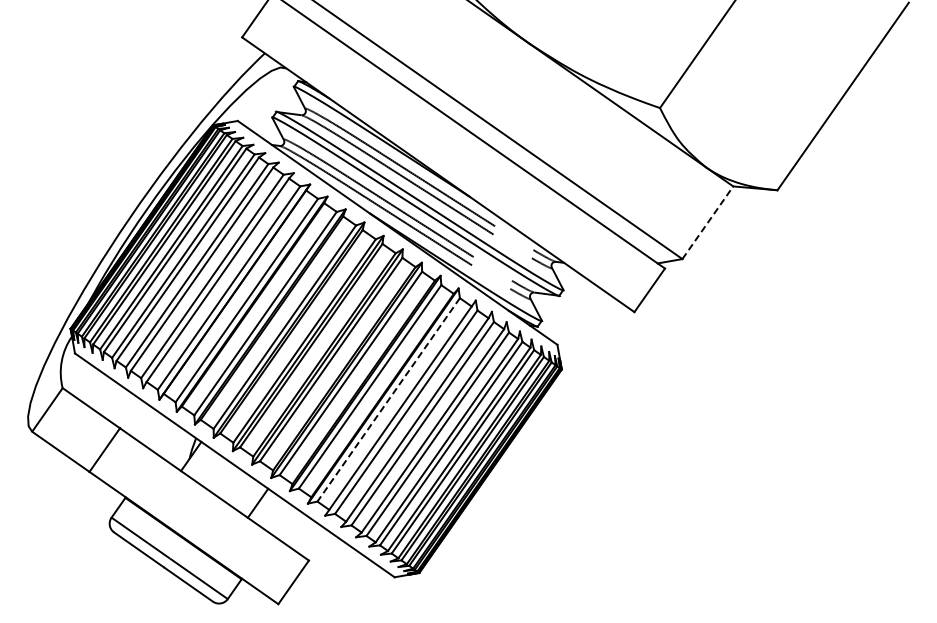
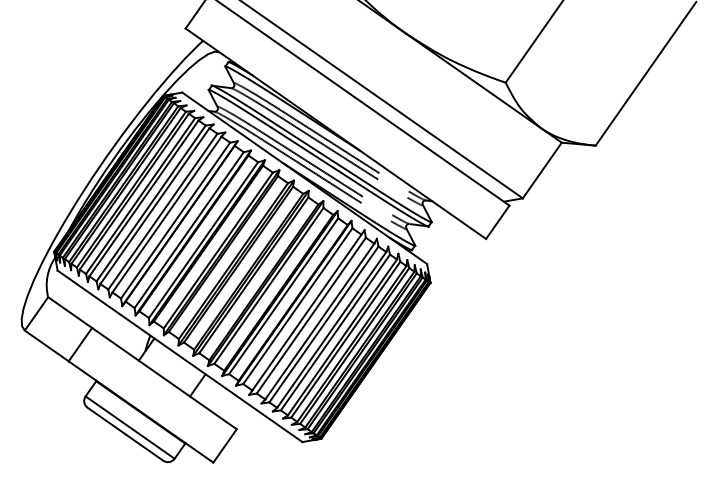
line: (708, 222) -> (542, 170), dashed -> solid
line: (388, 400) -> (297, 306), dashed -> solid

